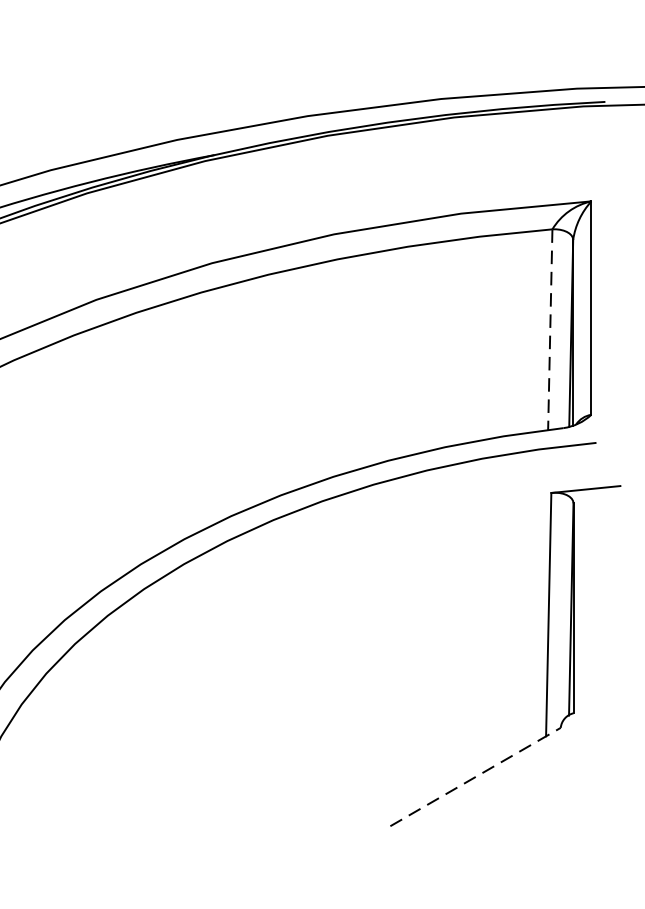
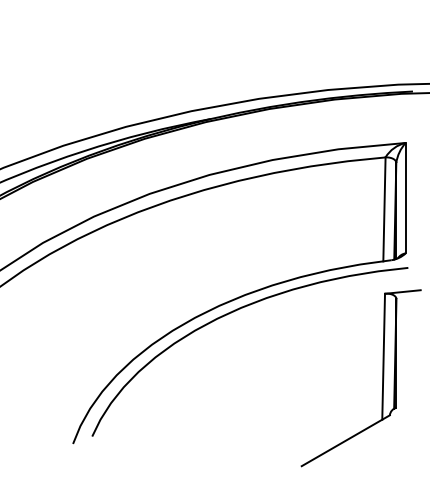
line: (550, 330) -> (384, 209), dashed -> solid
line: (474, 776) -> (345, 440), dashed -> solid

